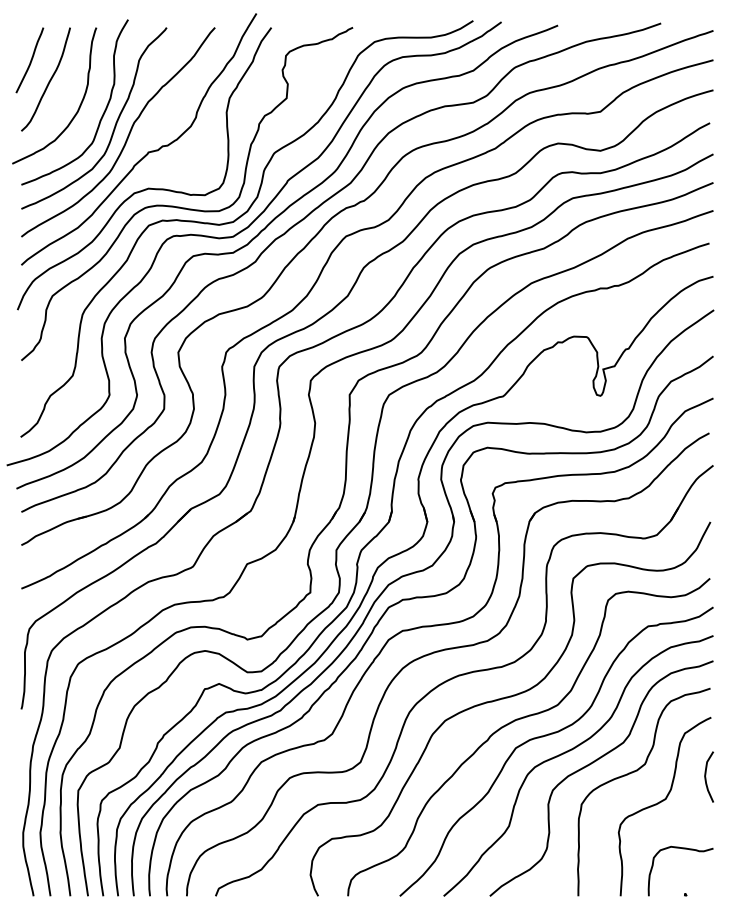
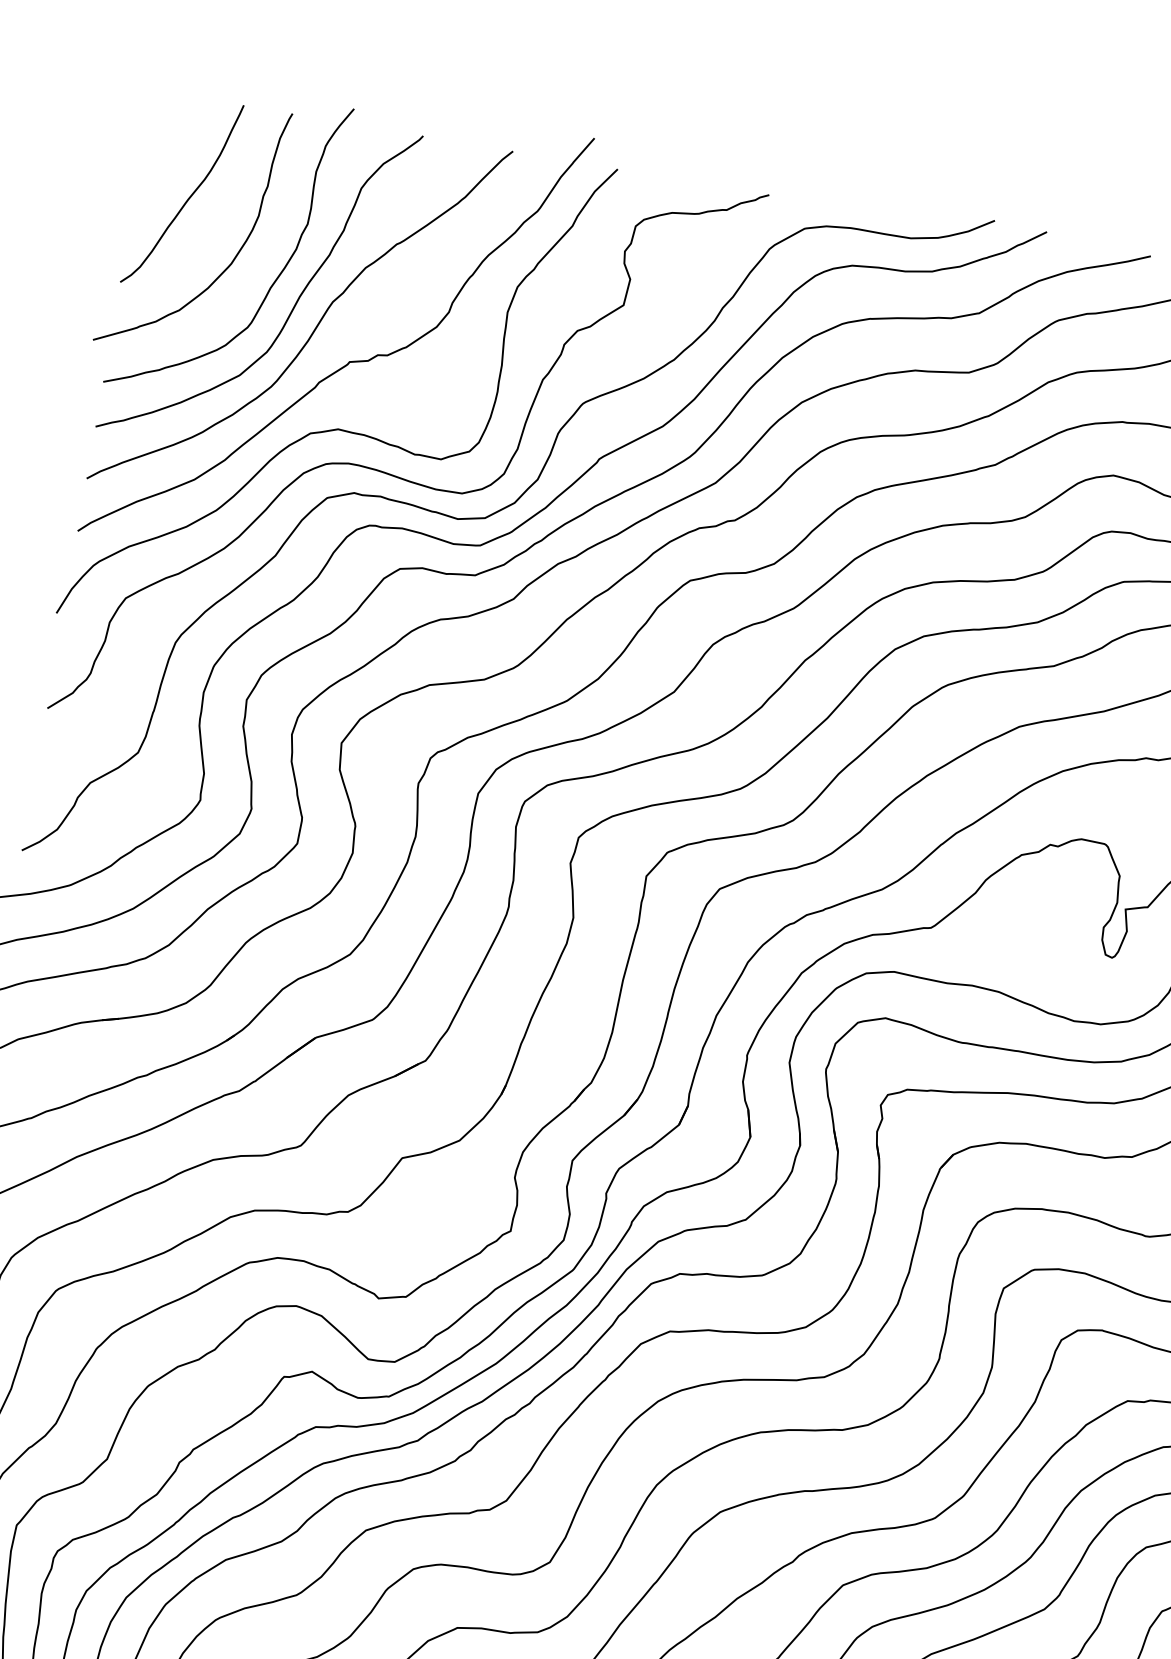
curve: (30, 60) -> (159, 153), removed

